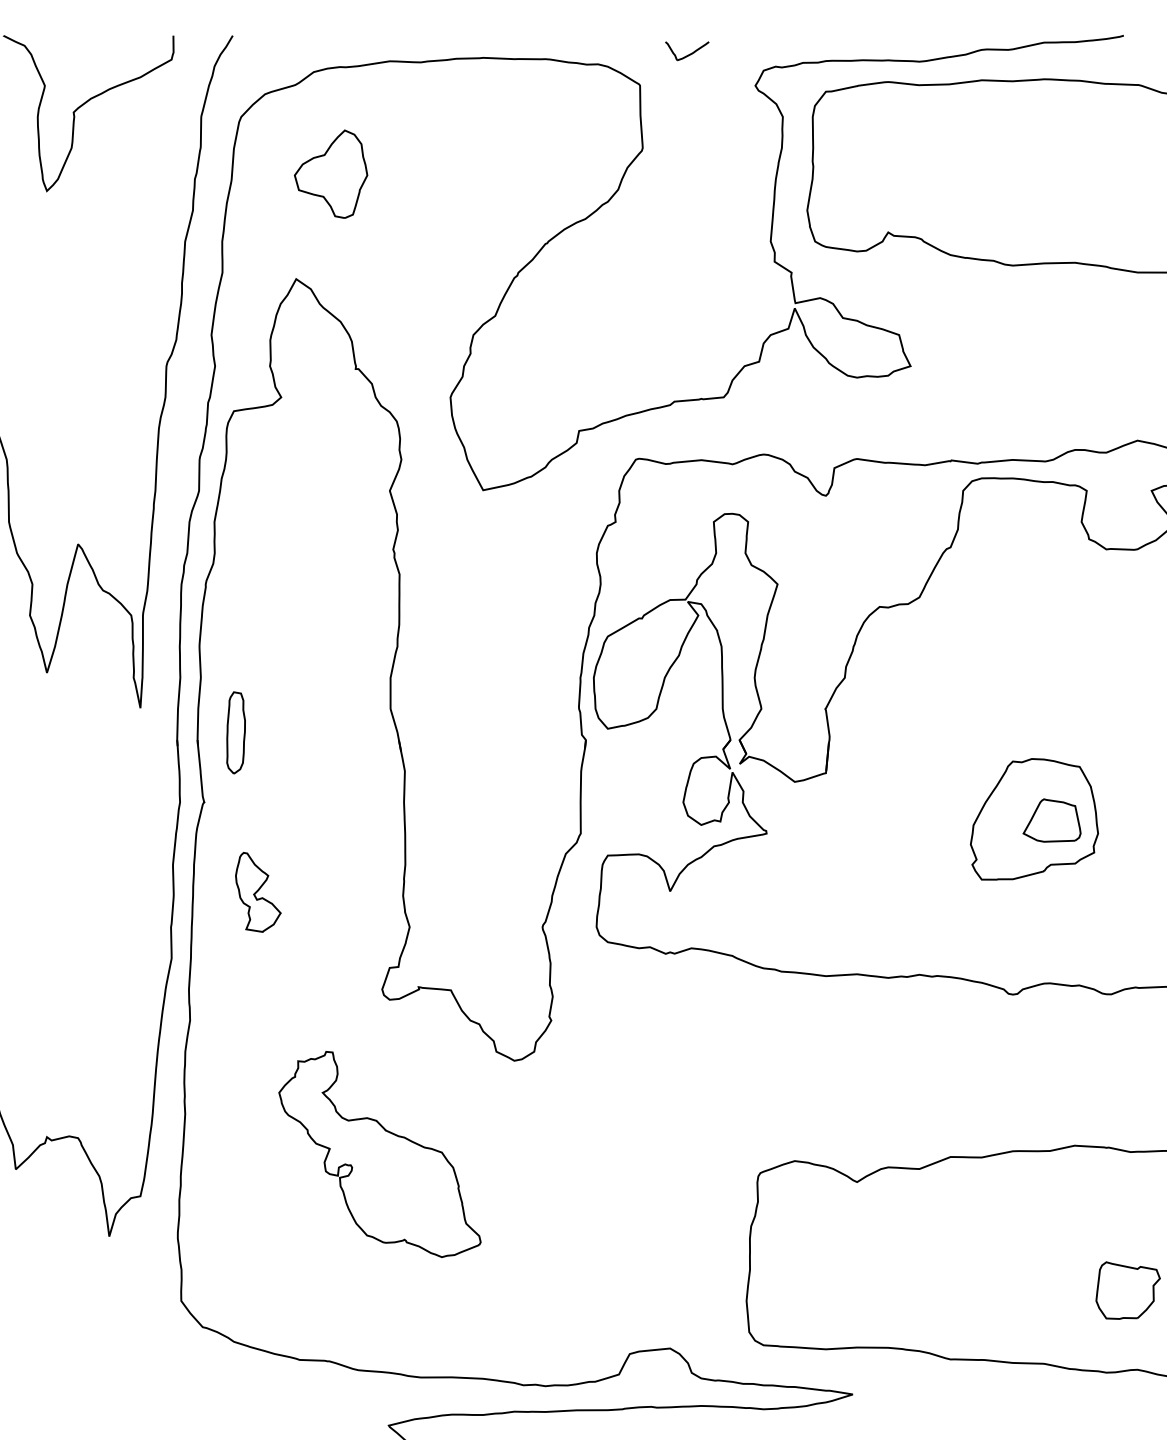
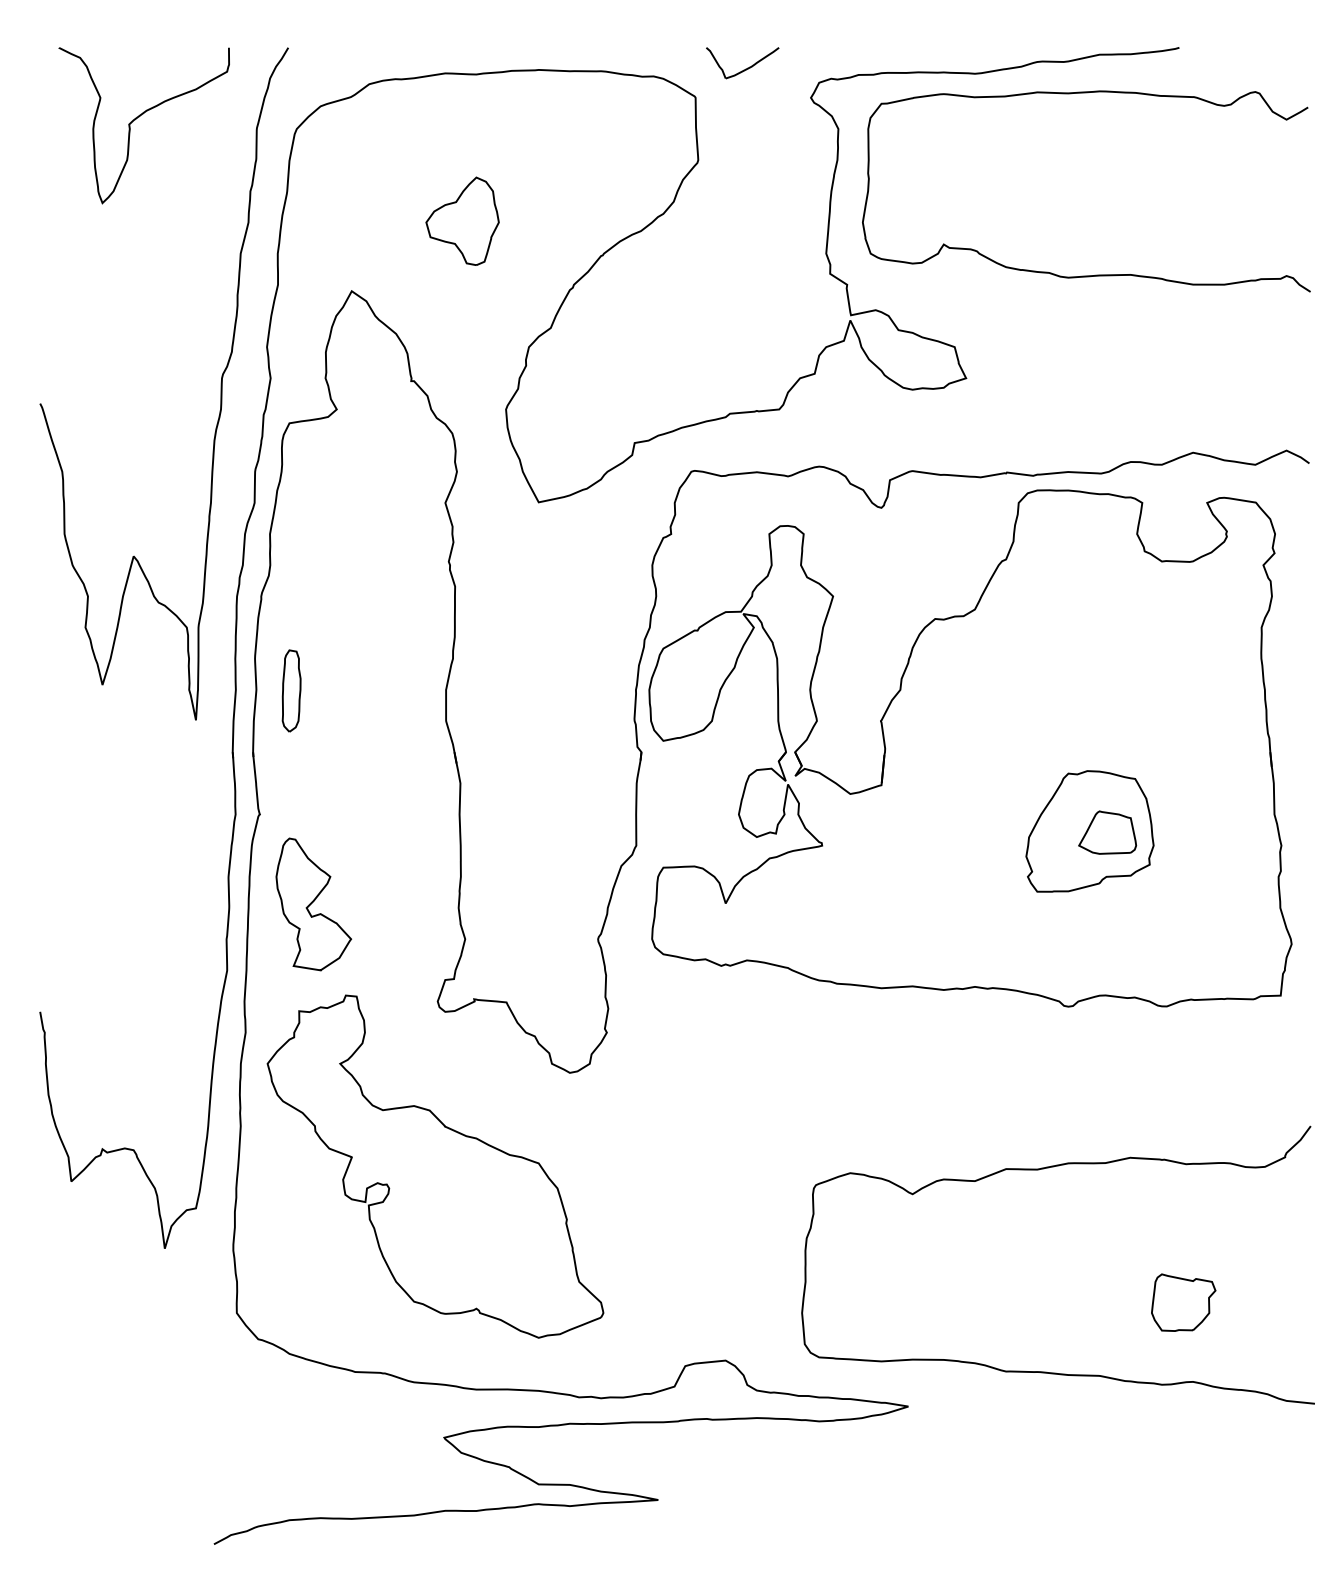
part: (686, 51) -> (742, 63), size x1.67
part: (330, 173) -> (462, 220), moved
part: (235, 732) -> (291, 690), moved
part: (257, 892) -> (313, 904), size x1.67
part: (379, 1154) -> (435, 1166), size x1.67

